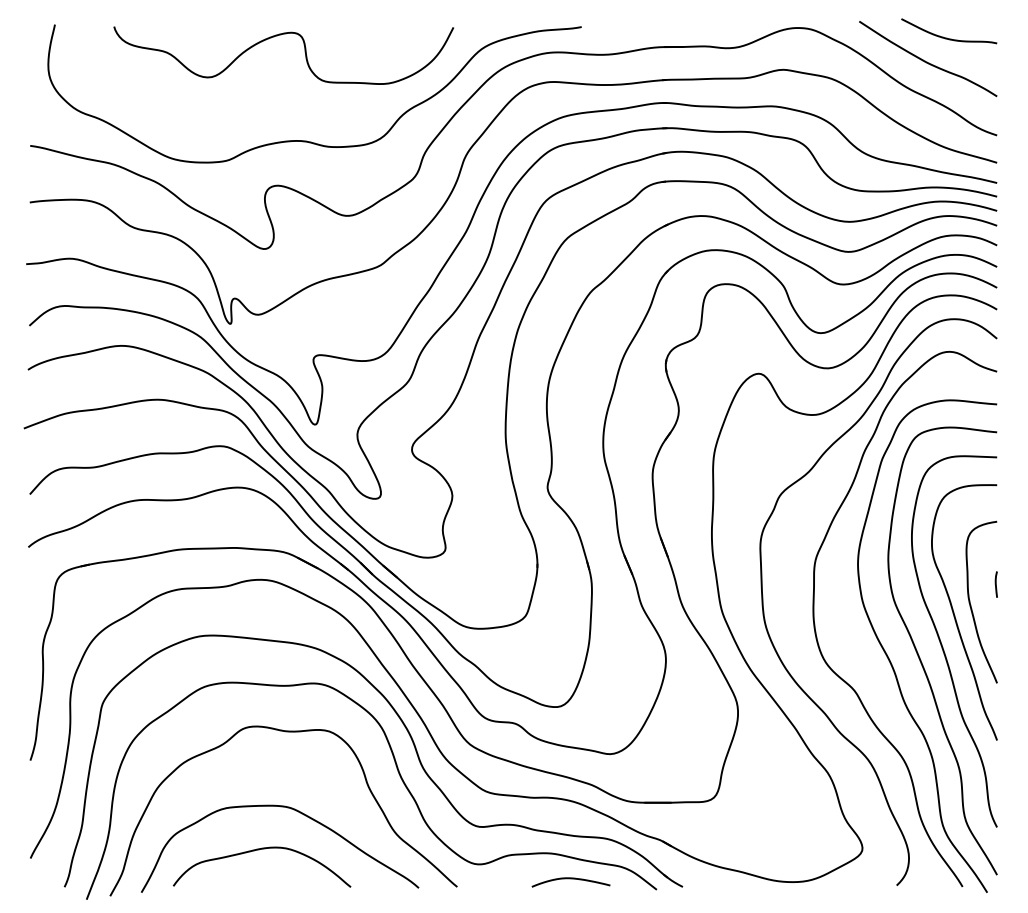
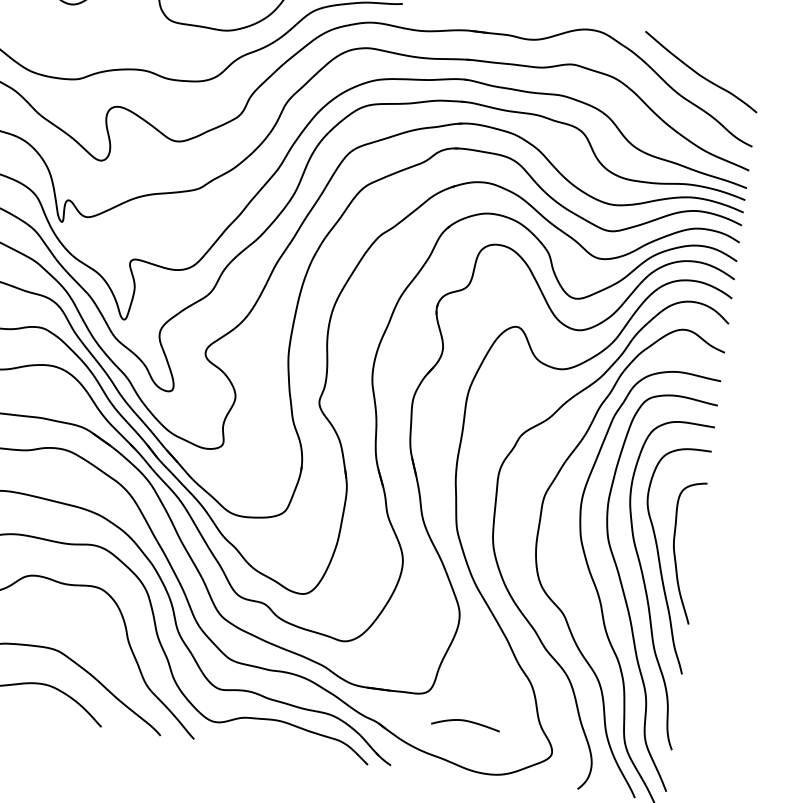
curve: (947, 37) -> (720, 55), removed
line: (995, 584) -> (698, 538), removed
curve: (570, 879) -> (465, 721), moved

